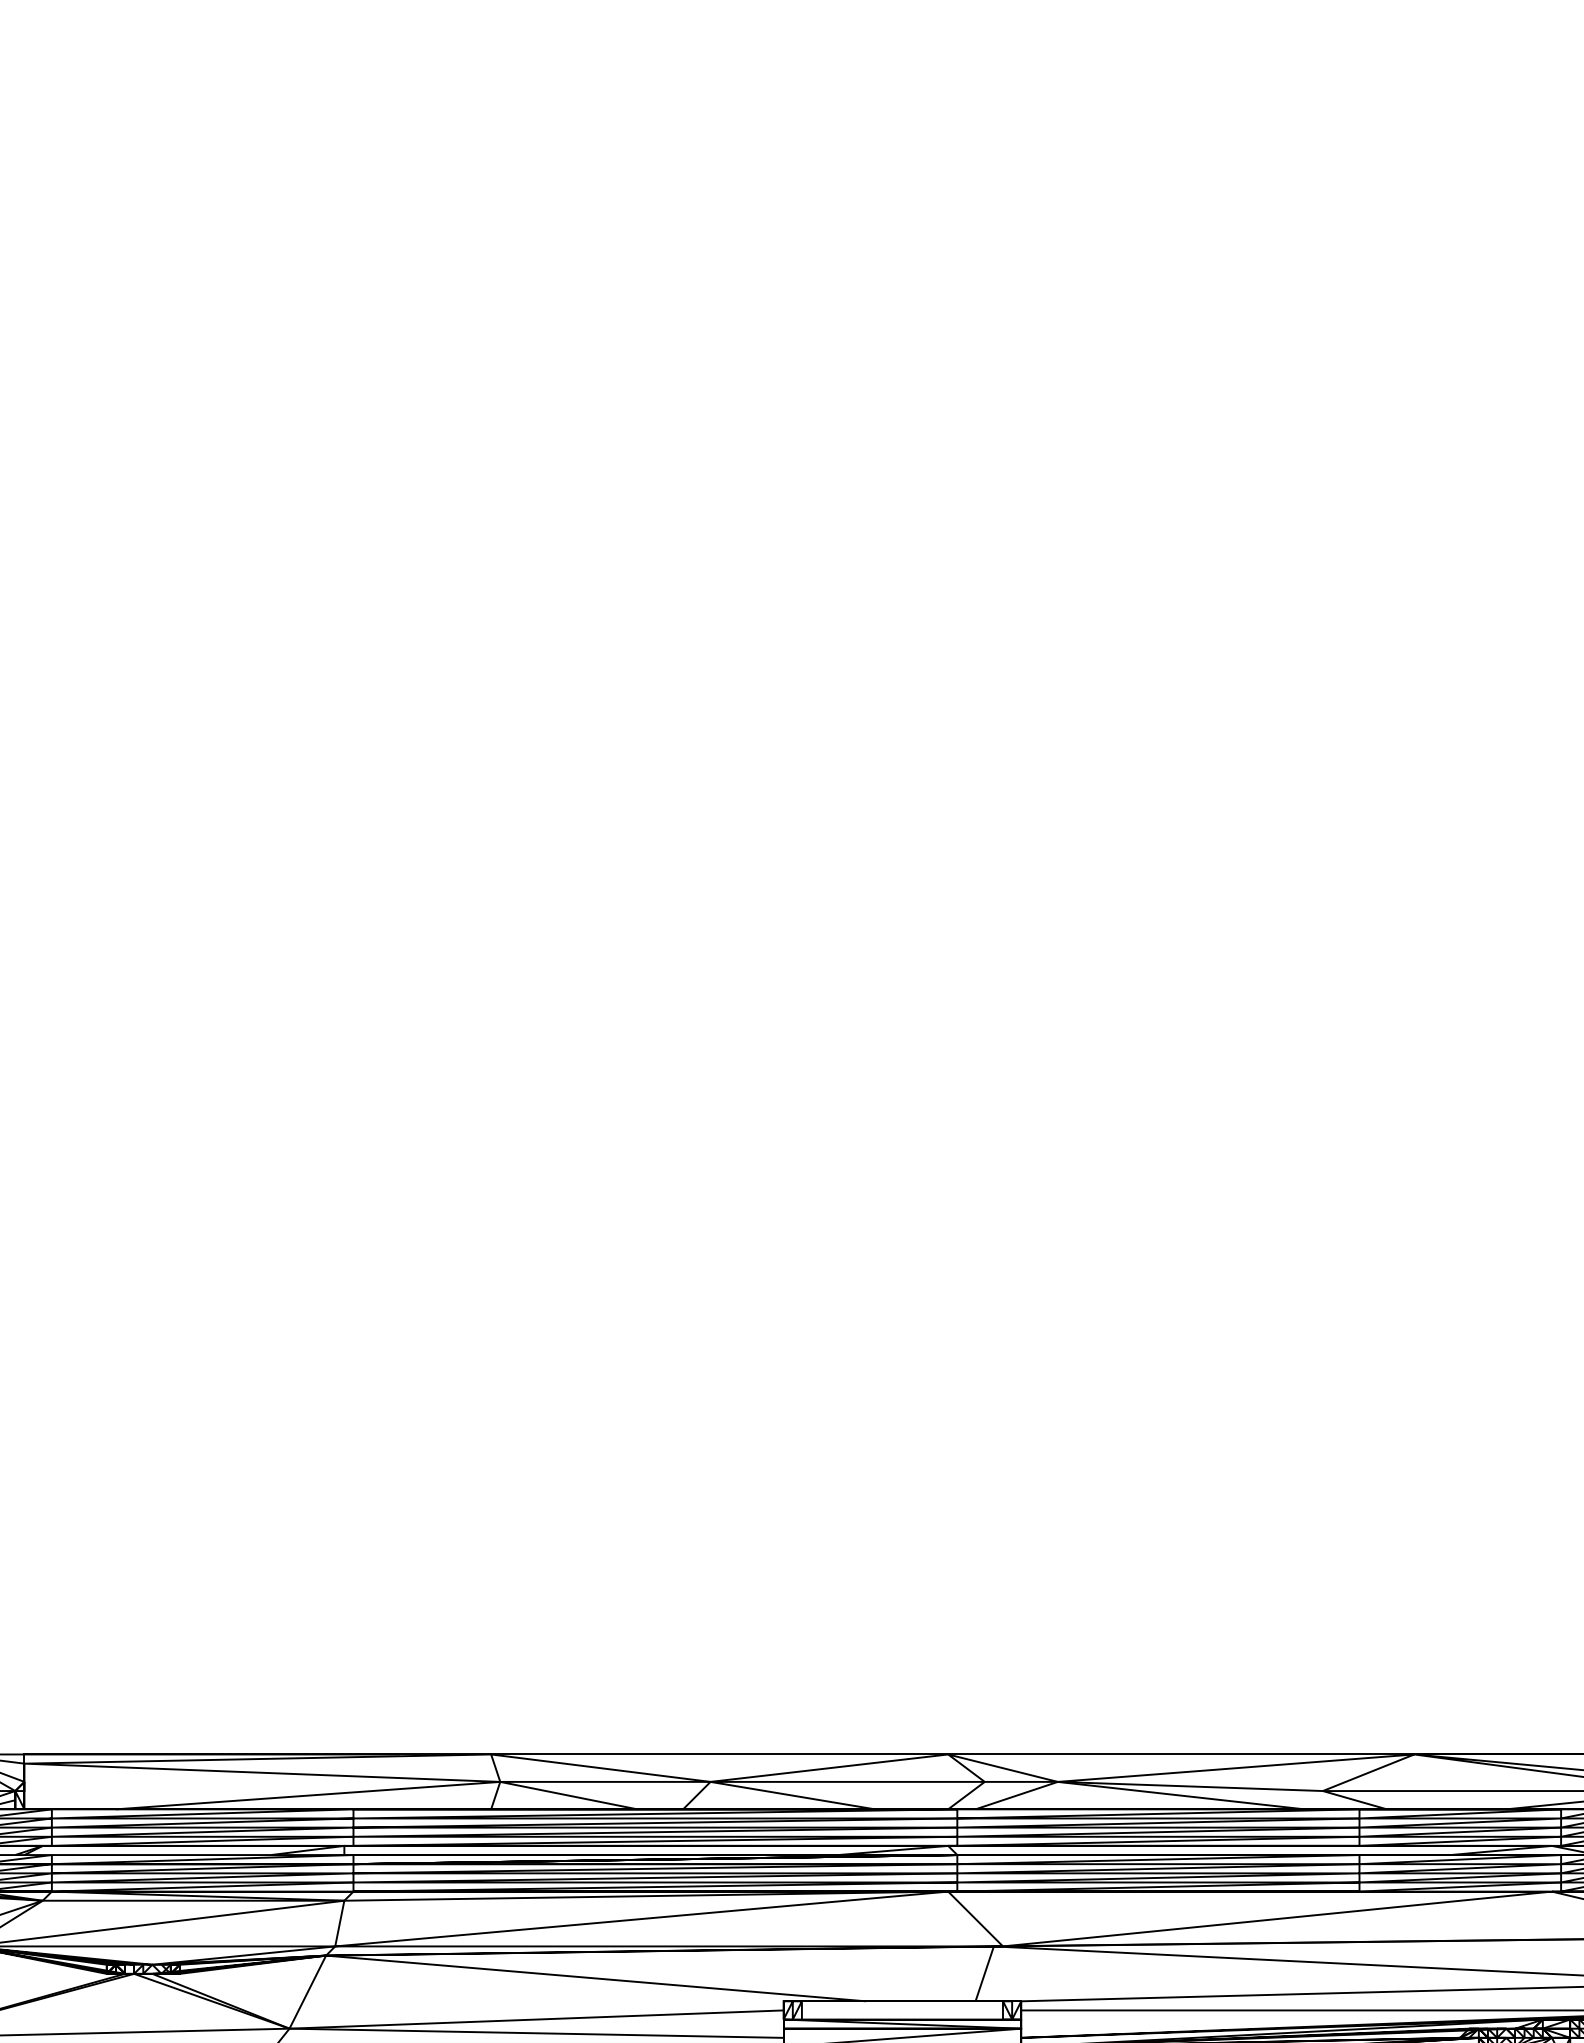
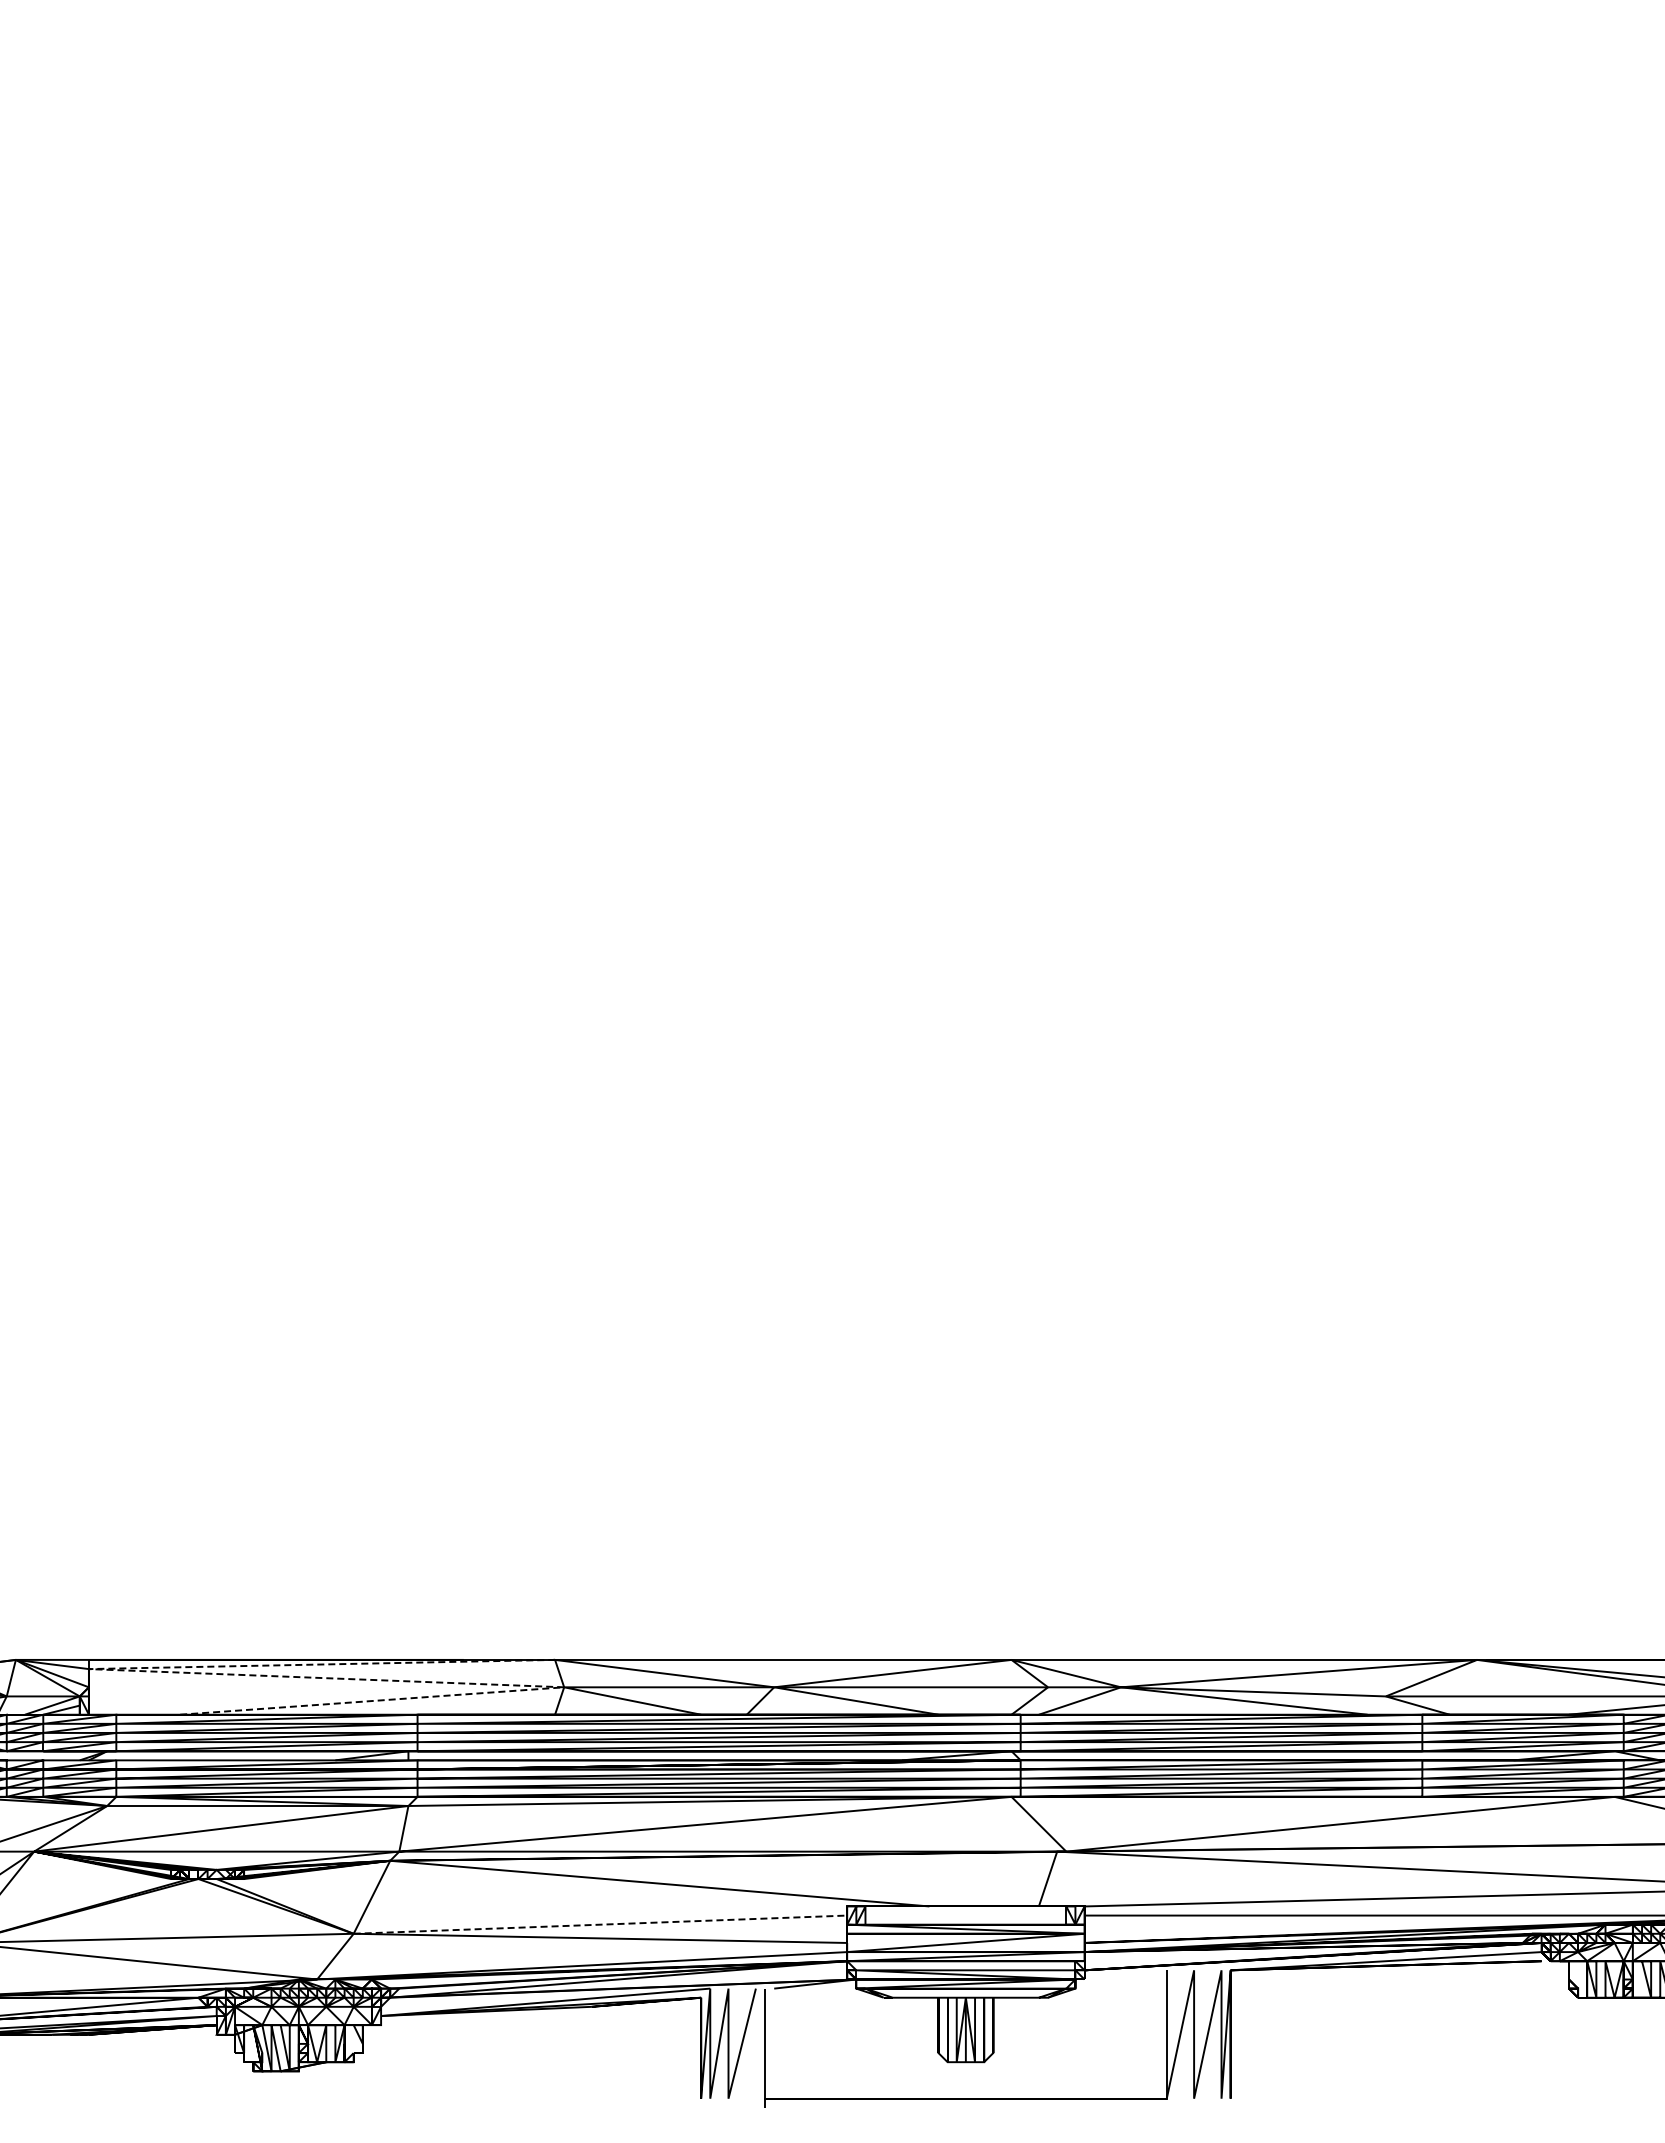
line: (221, 1771) -> (285, 1676), solid -> dashed
line: (536, 2019) -> (600, 1924), solid -> dashed

